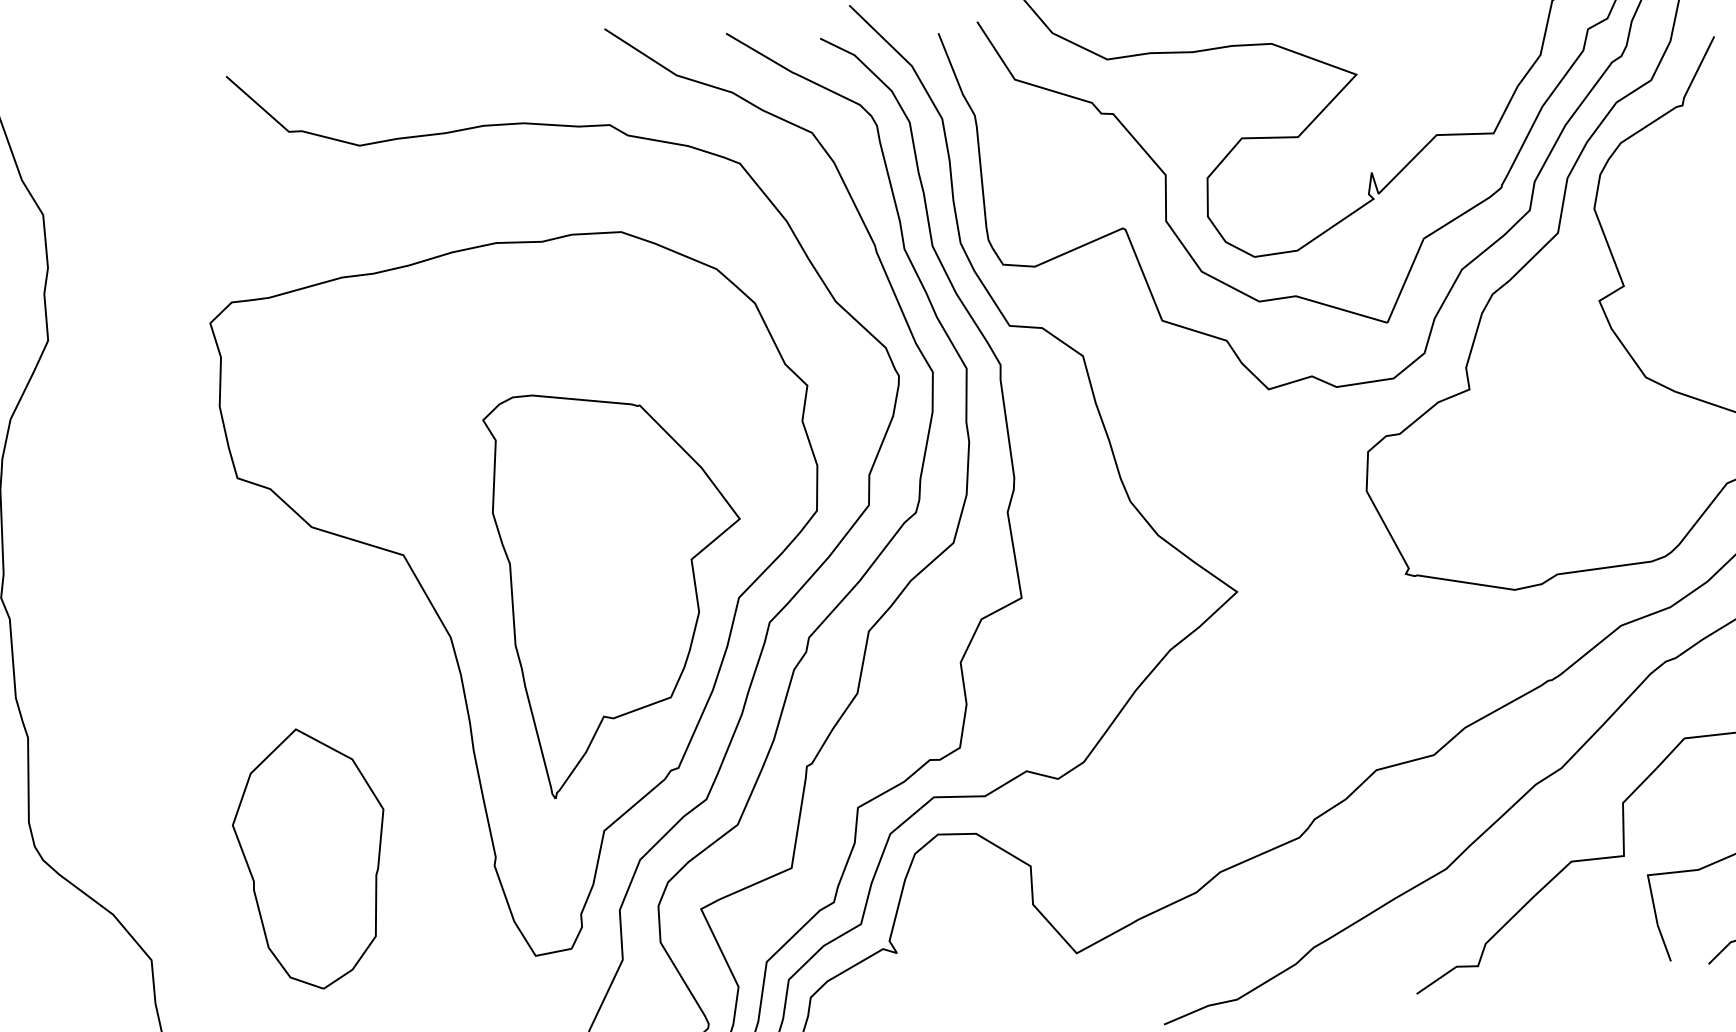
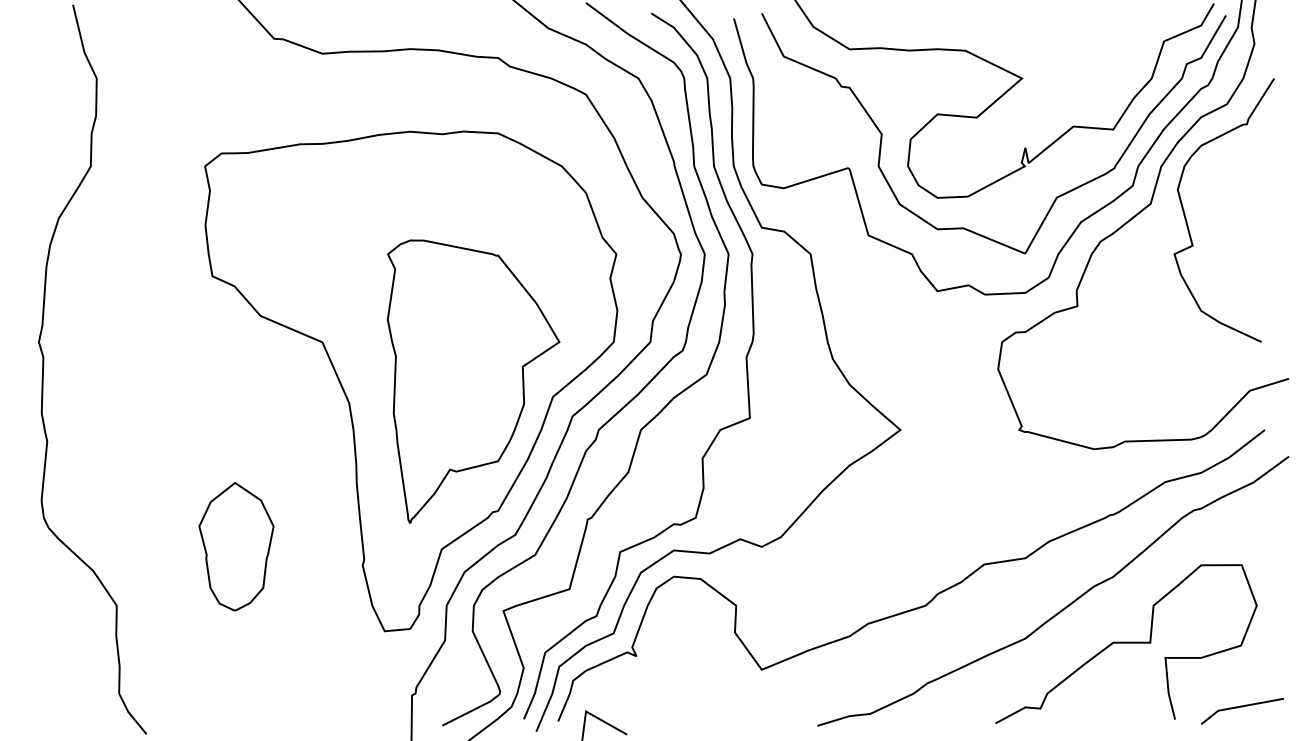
part: (312, 858) -> (236, 546), size x0.7

